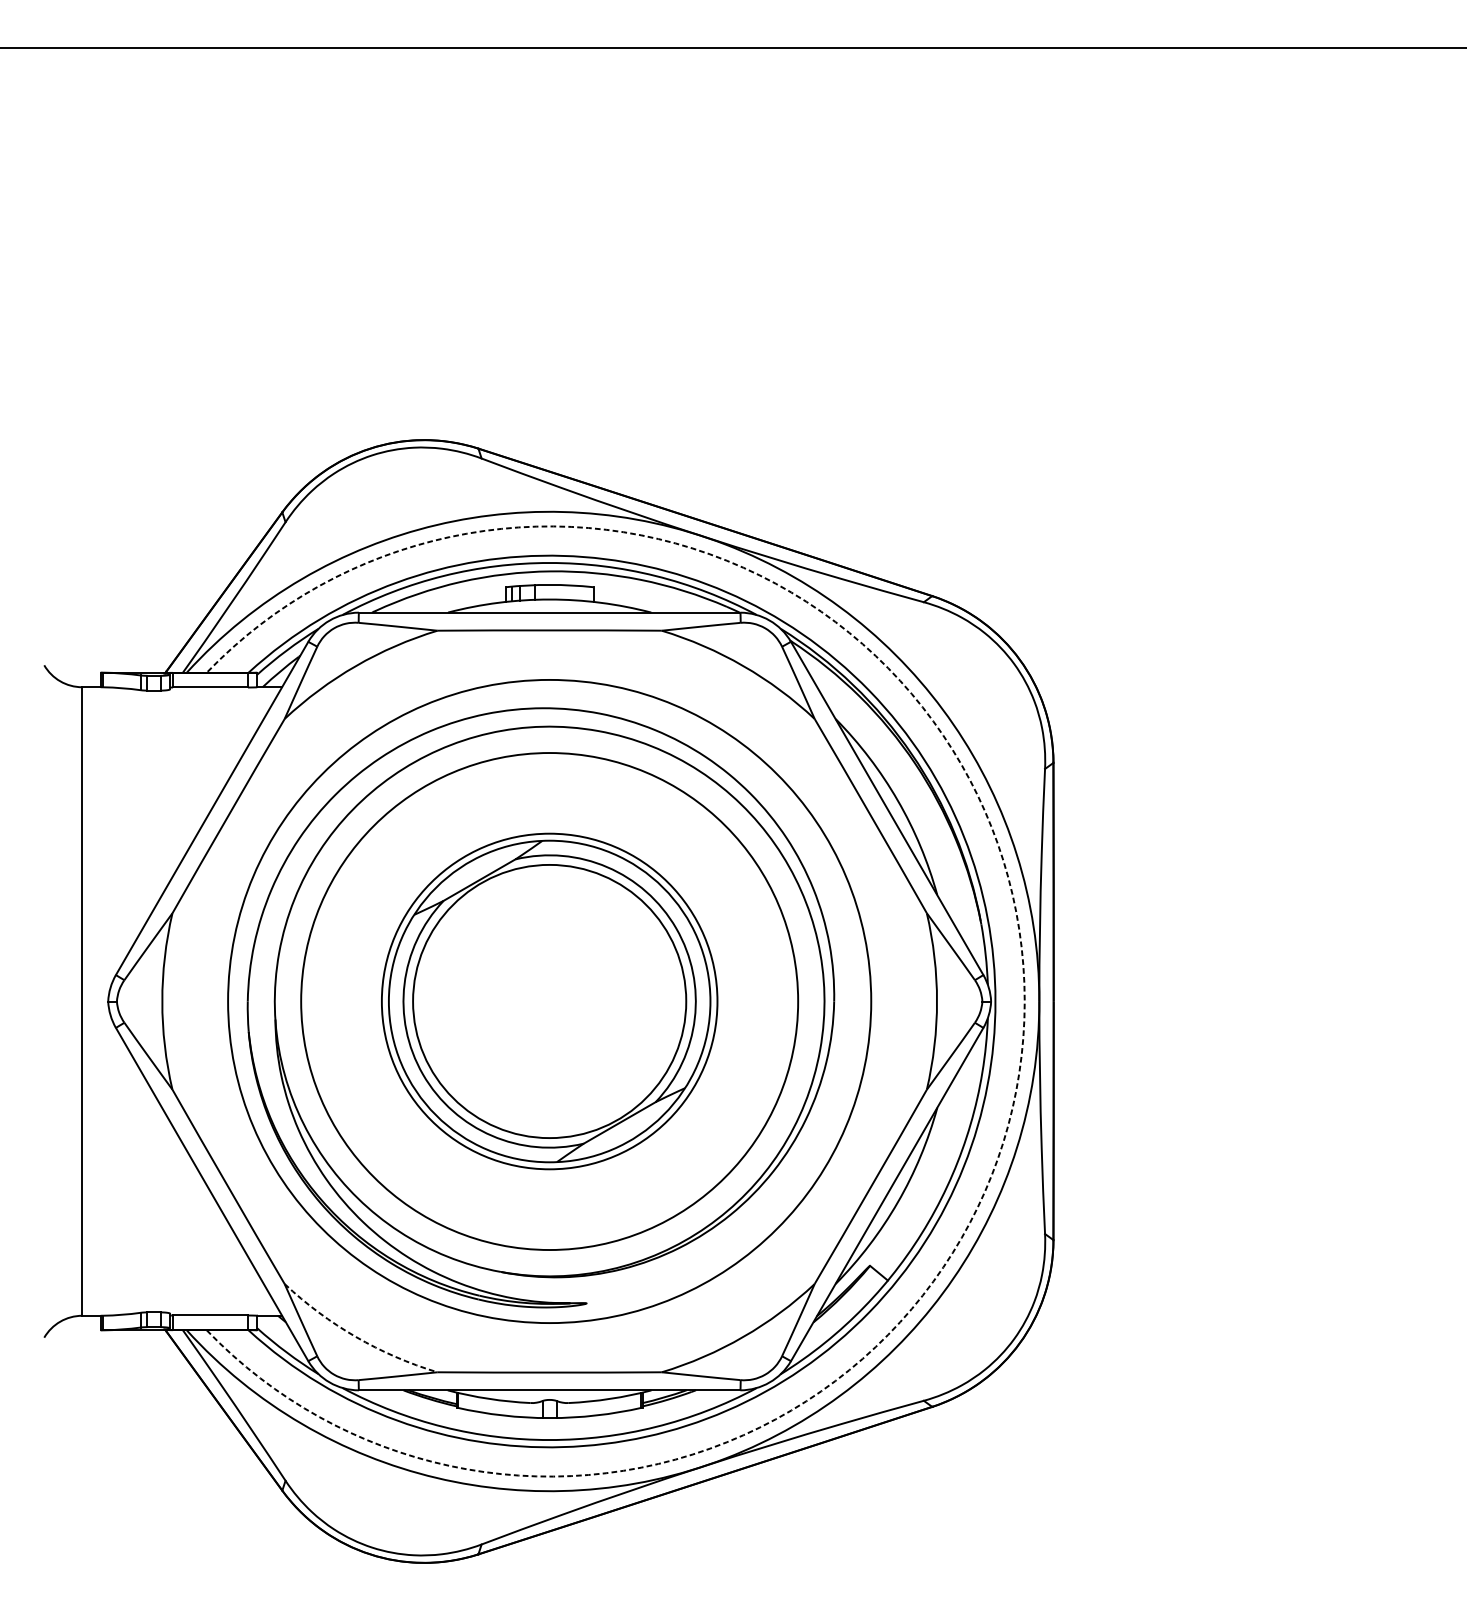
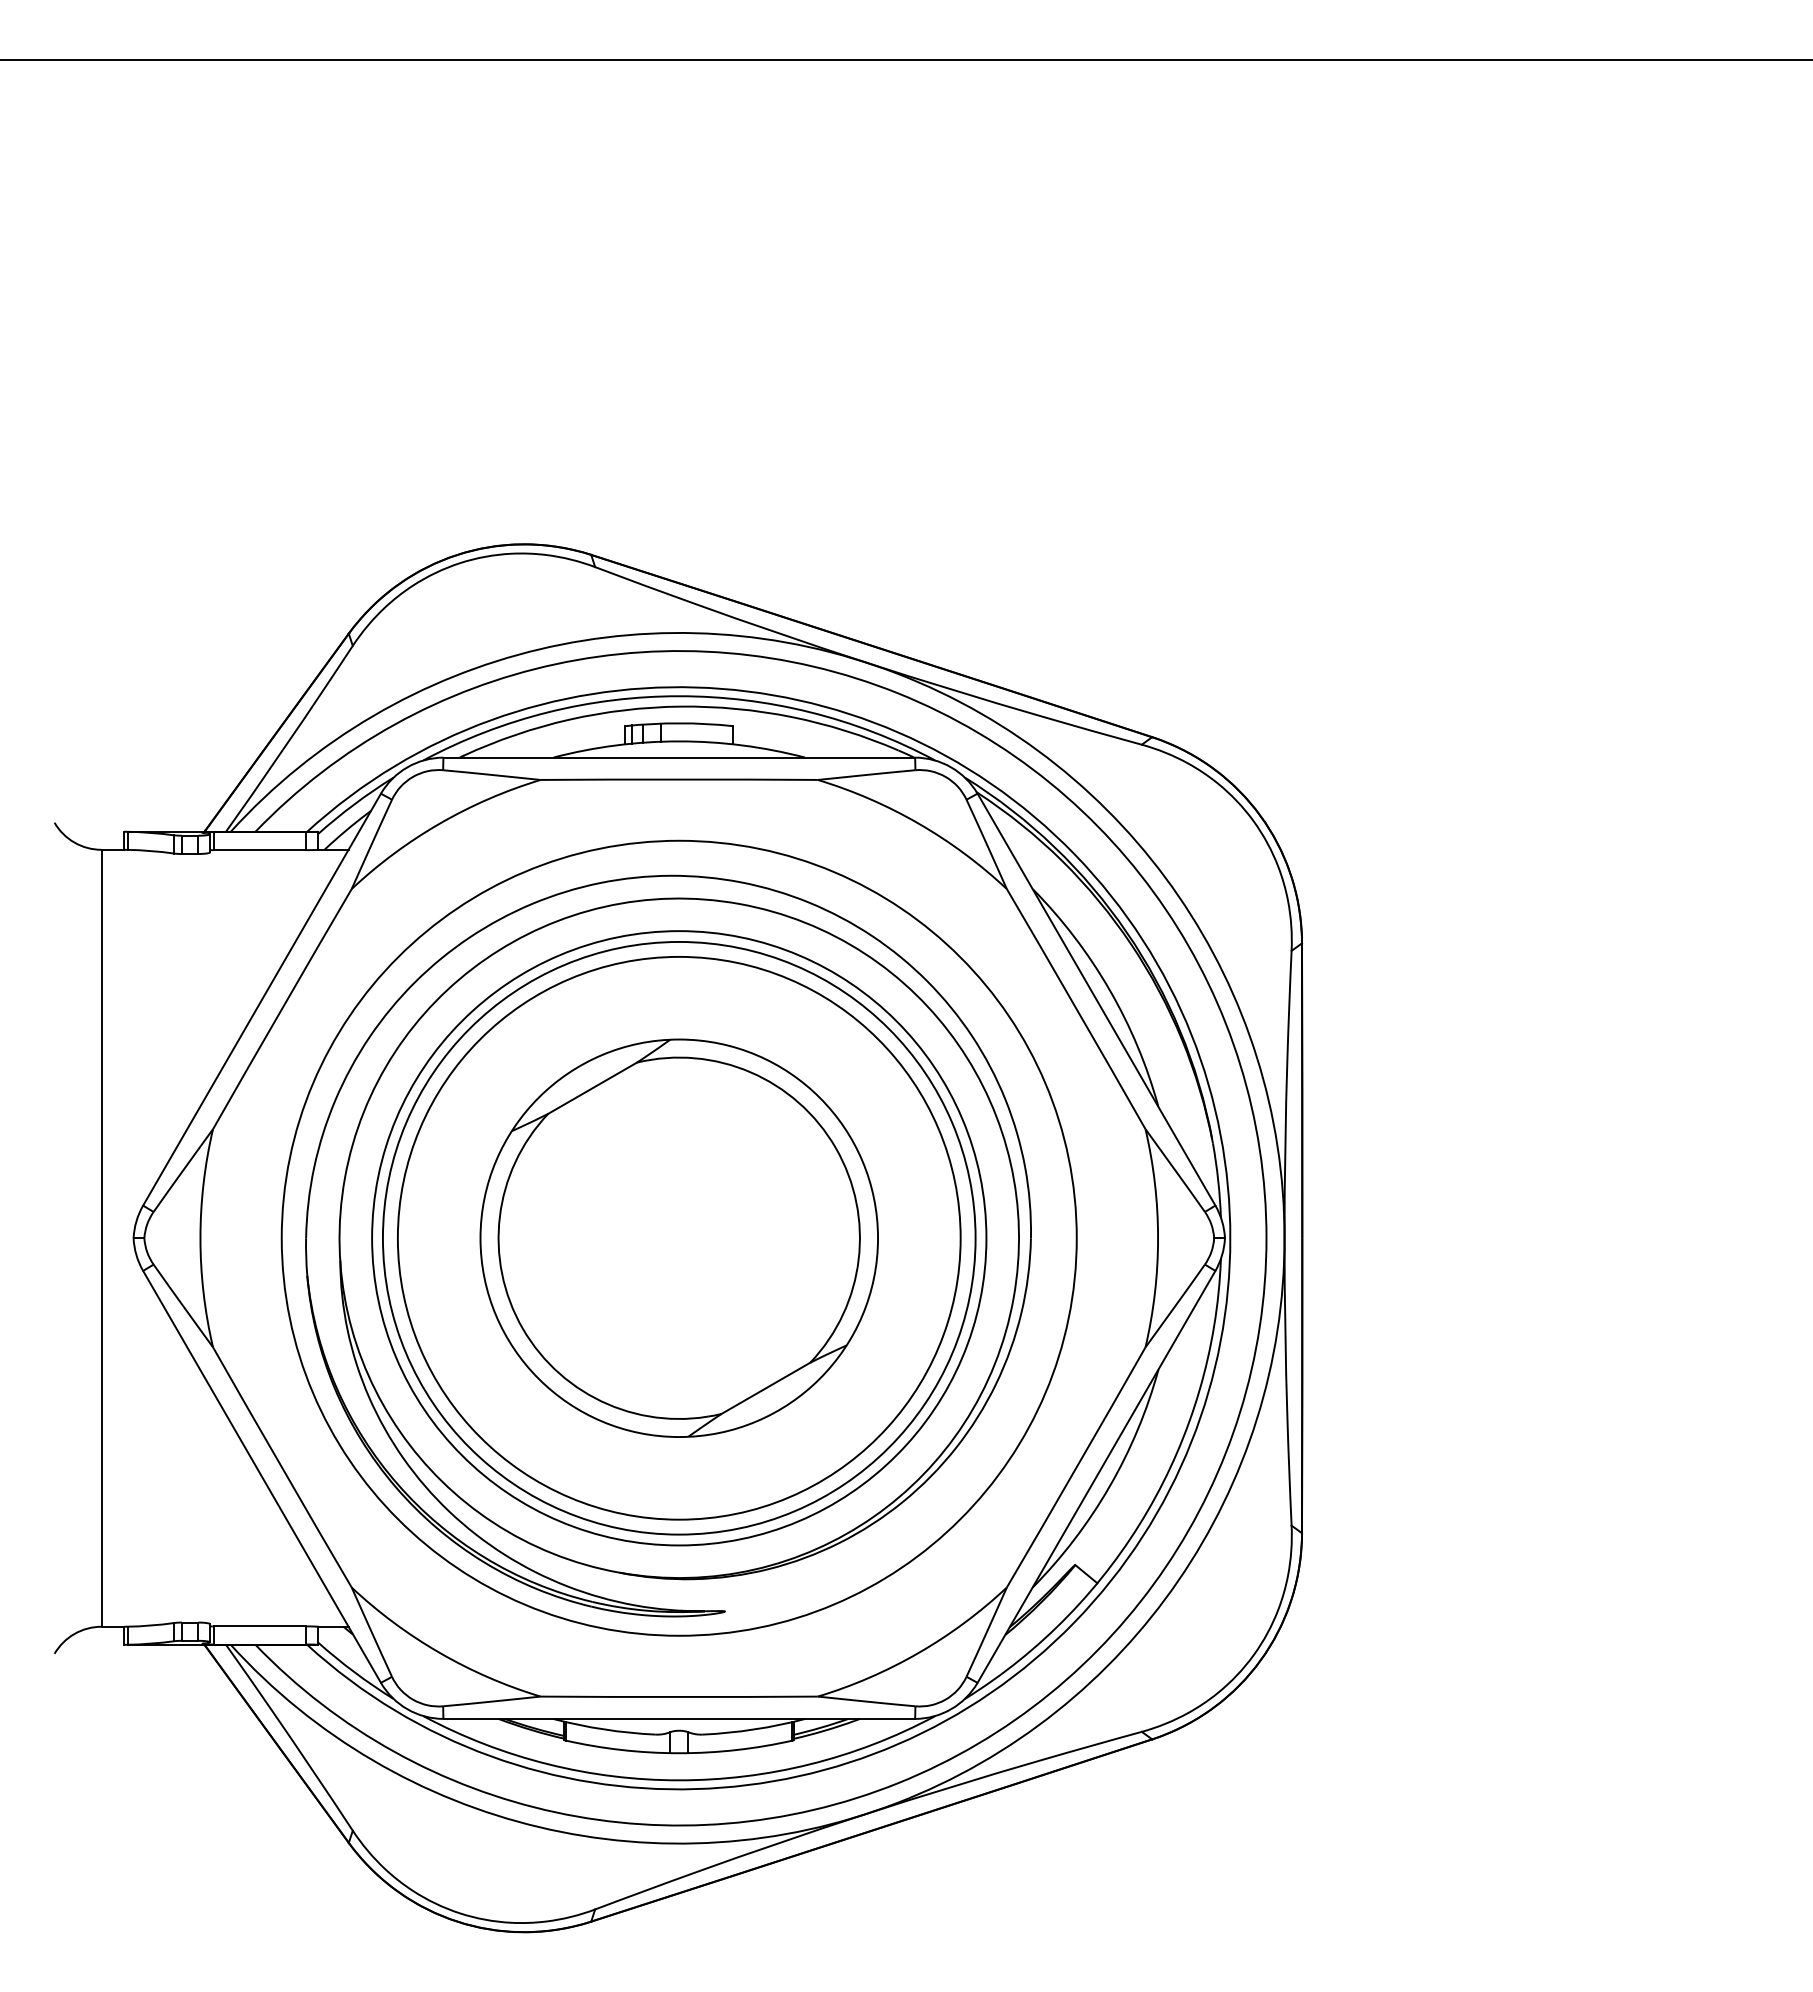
circle: (549, 1000) -> (678, 1237), size x1.43
circle: (549, 1000) -> (678, 1237), size x1.67
arc: (1024, 1001) -> (1266, 1238), dashed -> solid
arc: (355, 1336) -> (439, 1652), dashed -> solid

